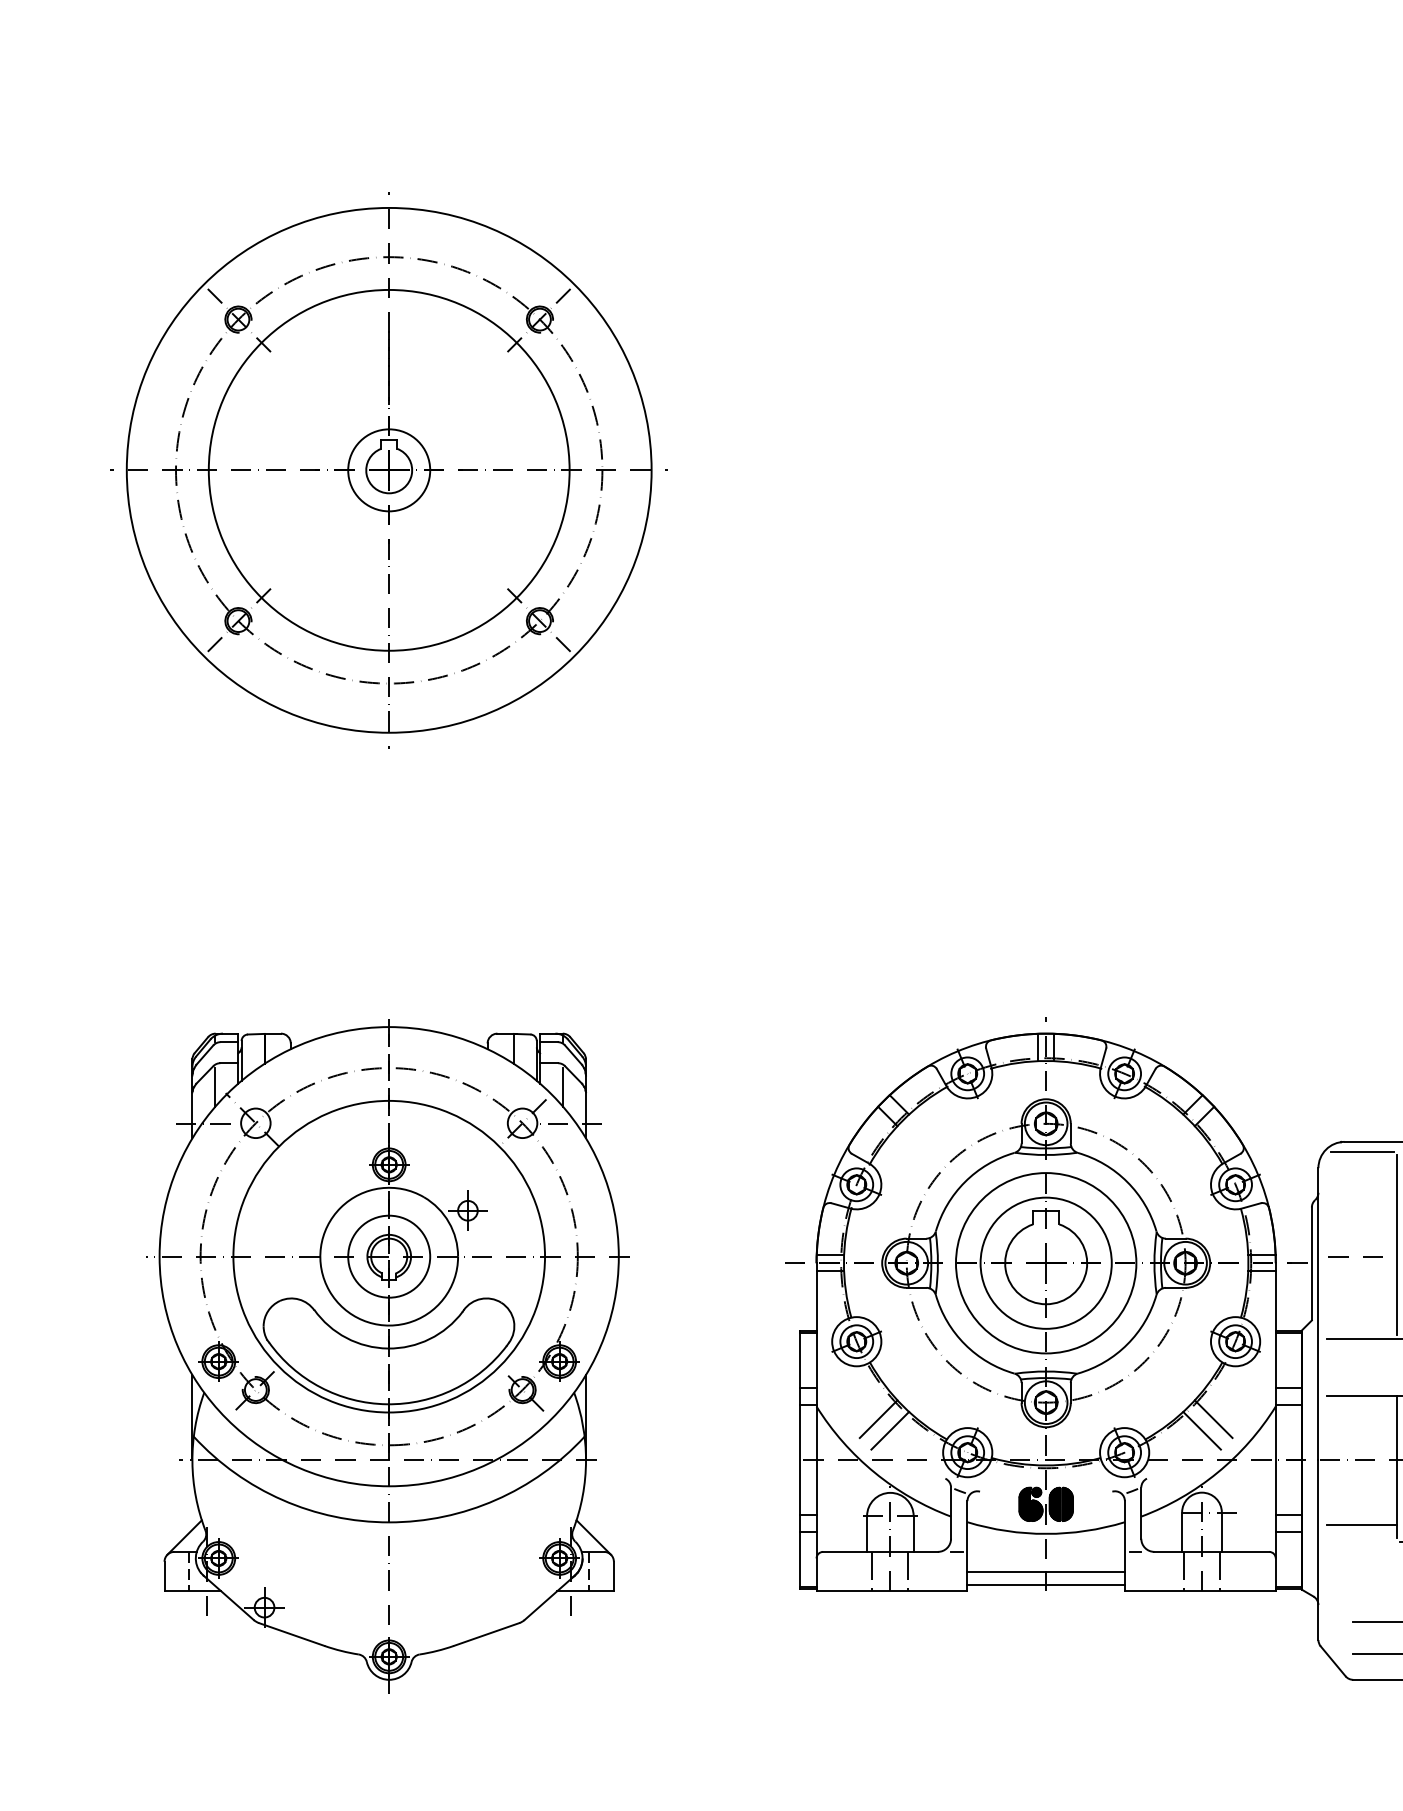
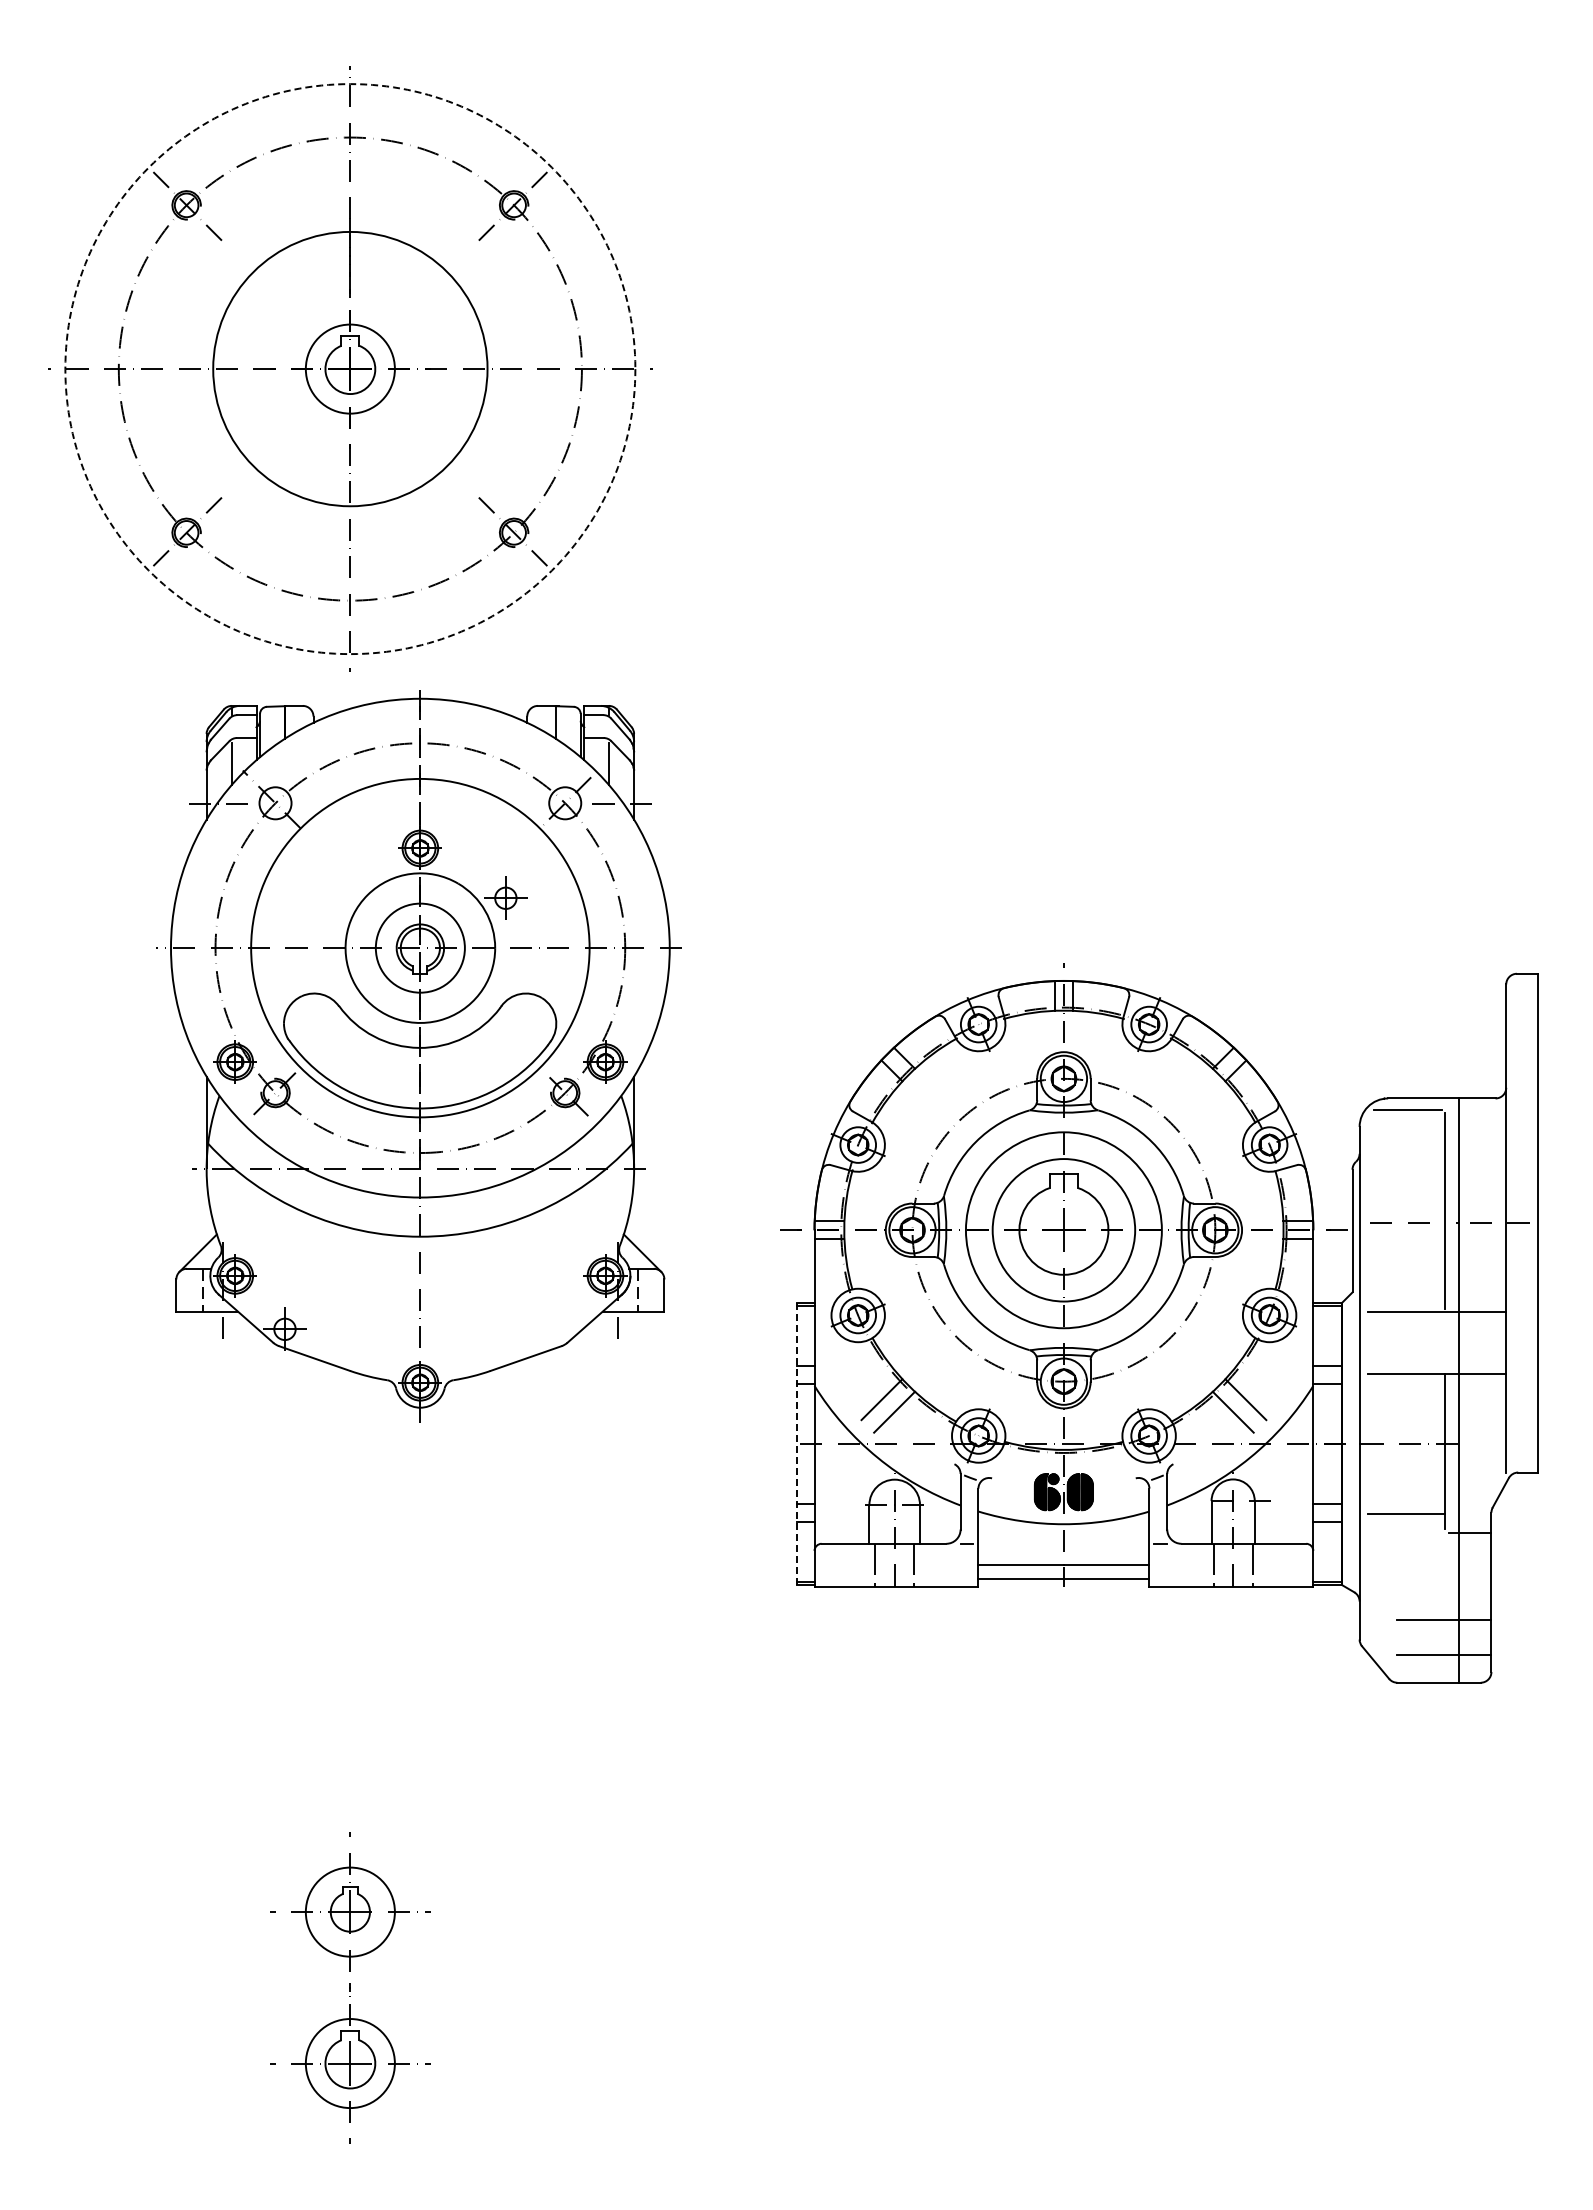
circle: (389, 470) -> (350, 369), size x0.7
circle: (389, 470) -> (350, 369), solid -> dashed
part: (387, 1356) -> (418, 1056), moved
line: (799, 1460) -> (796, 1444), solid -> dashed

